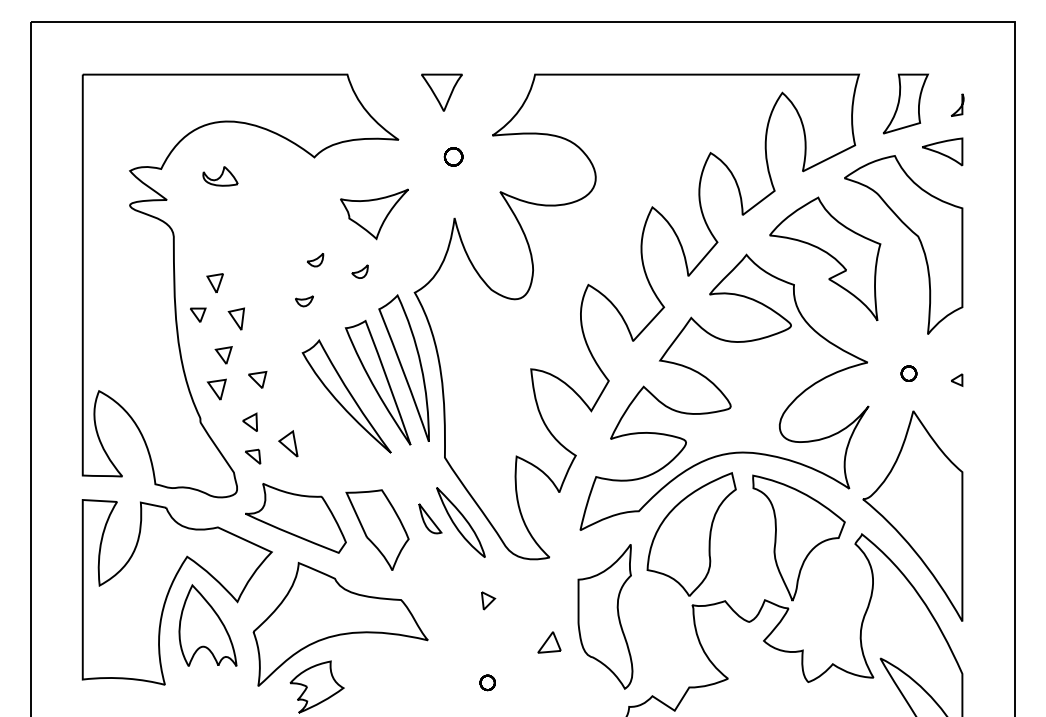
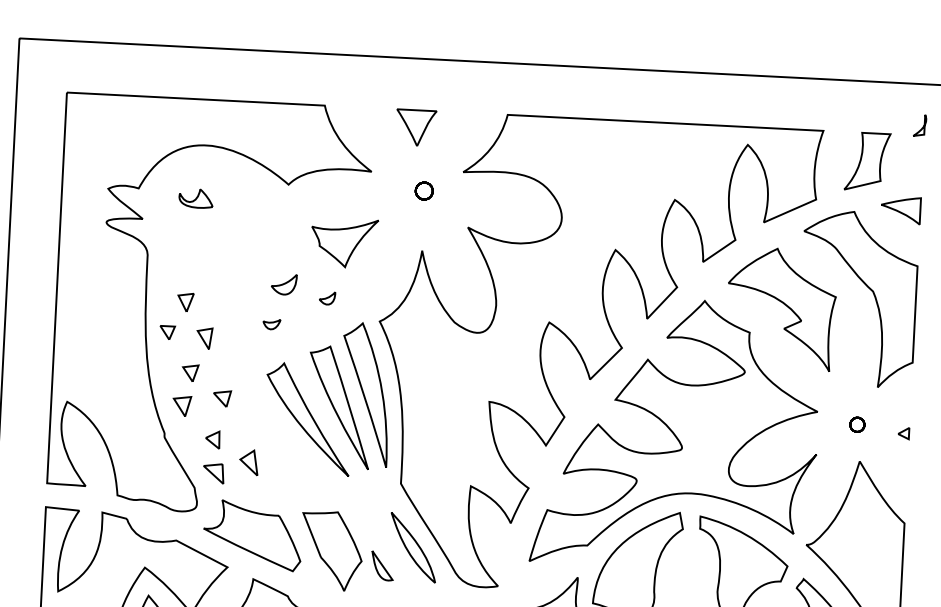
part: (957, 104) -> (919, 124), moved
part: (315, 260) -> (284, 285), size x1.6
part: (253, 456) -> (214, 473), size x1.4
part: (430, 518) -> (382, 565), moved

